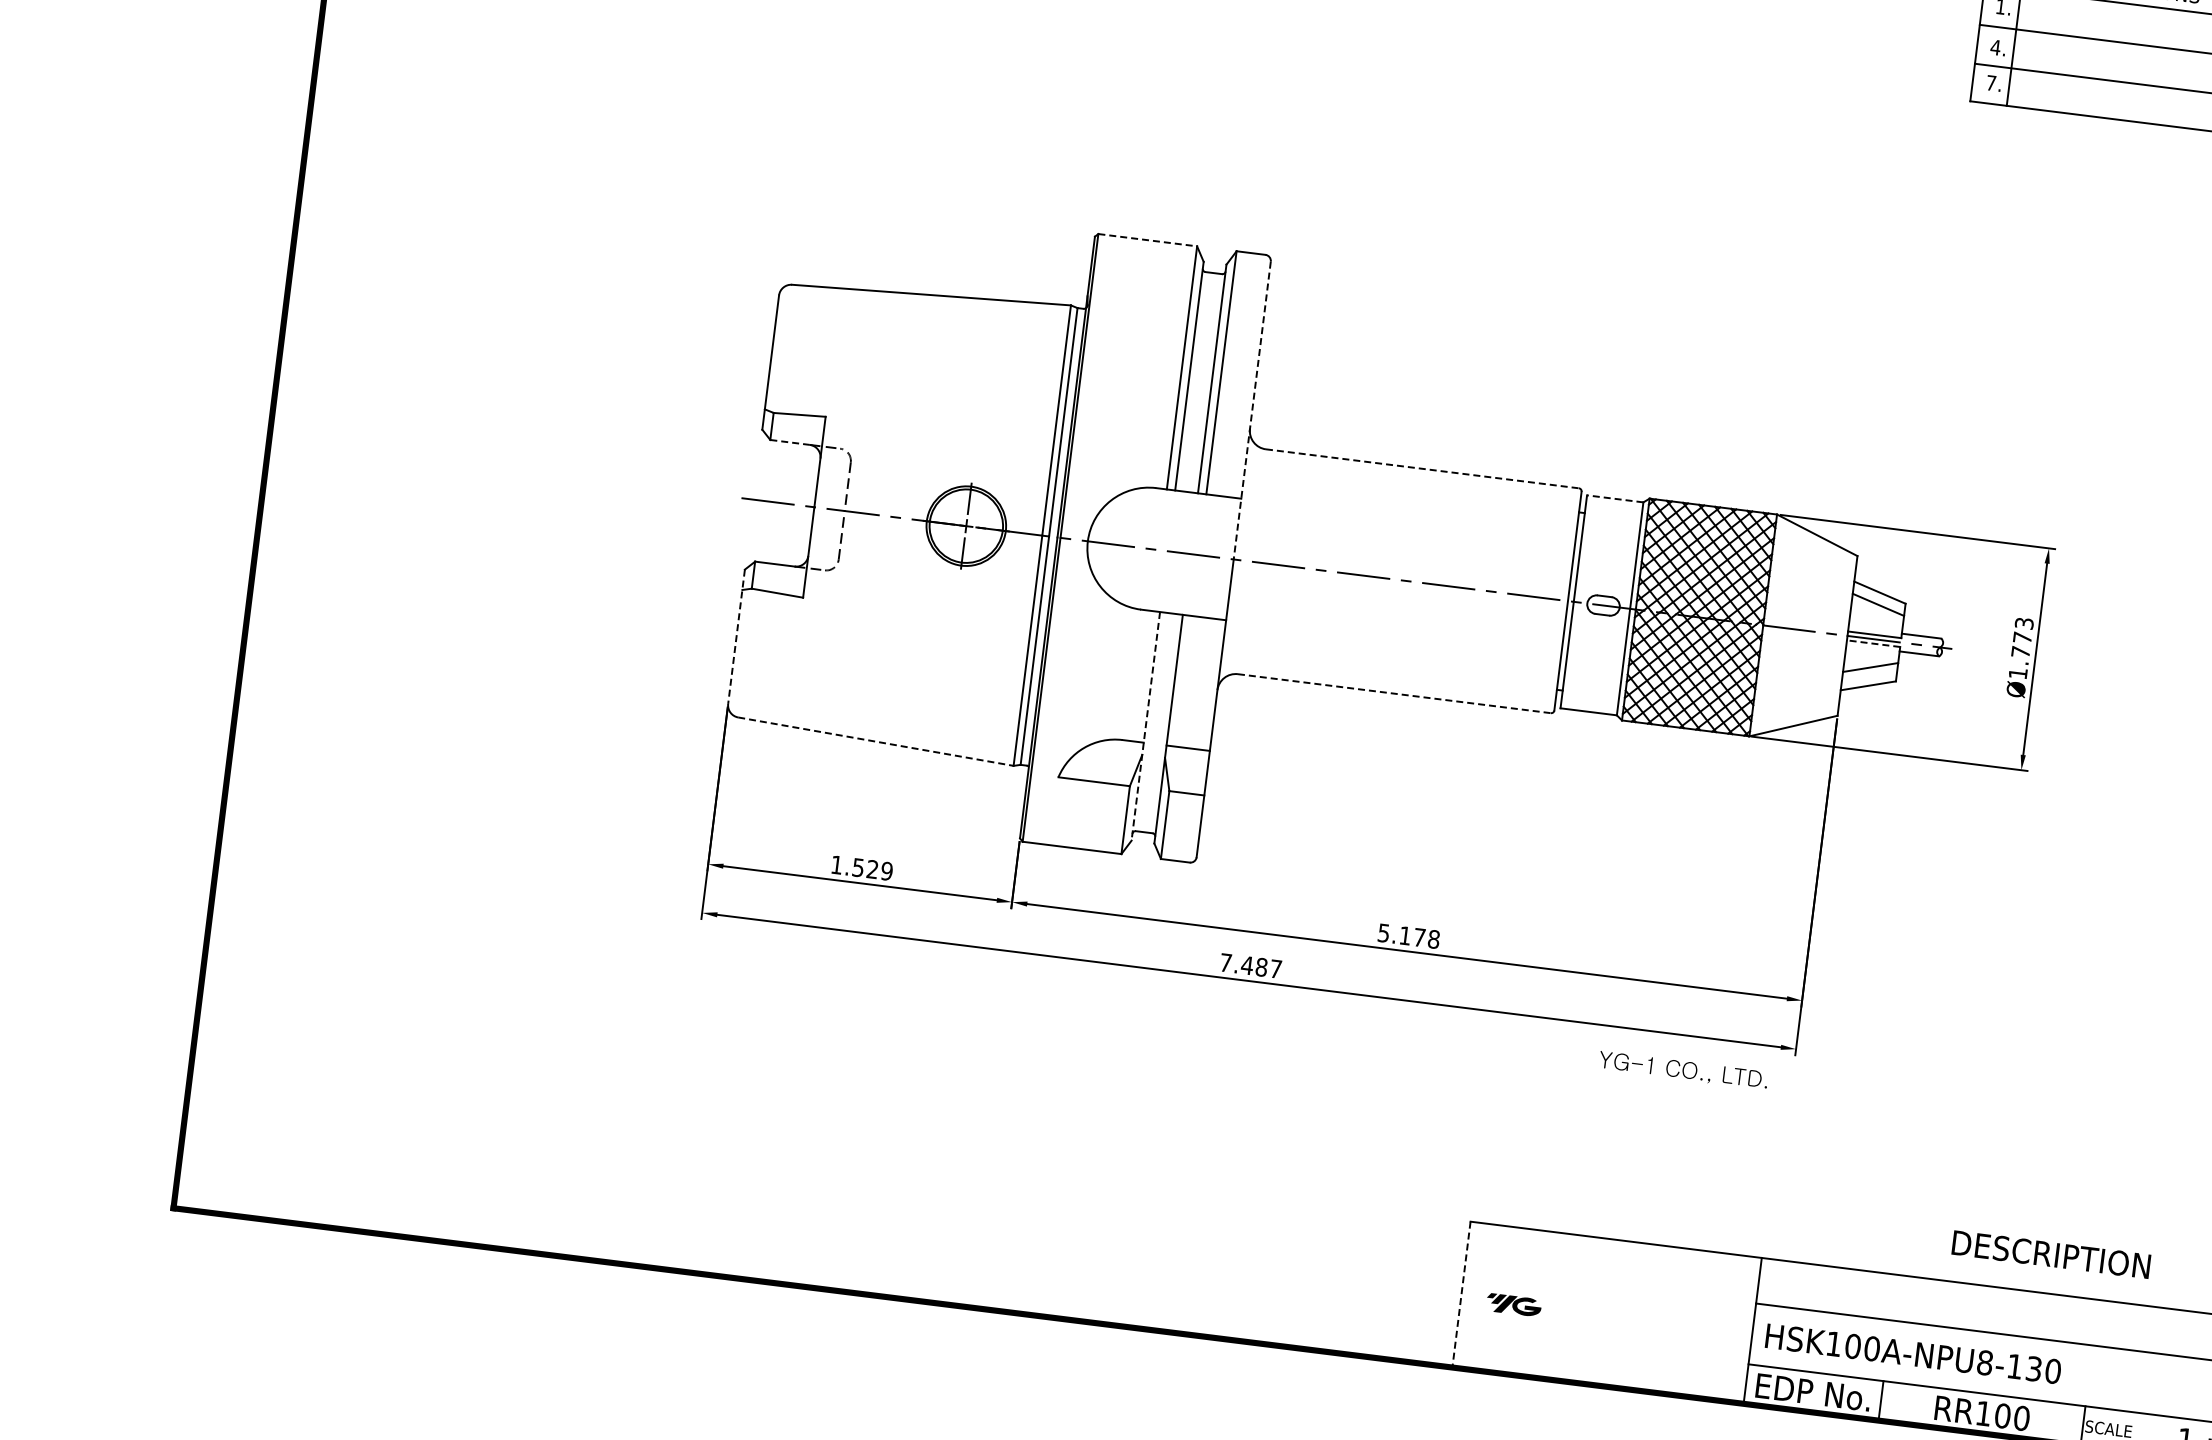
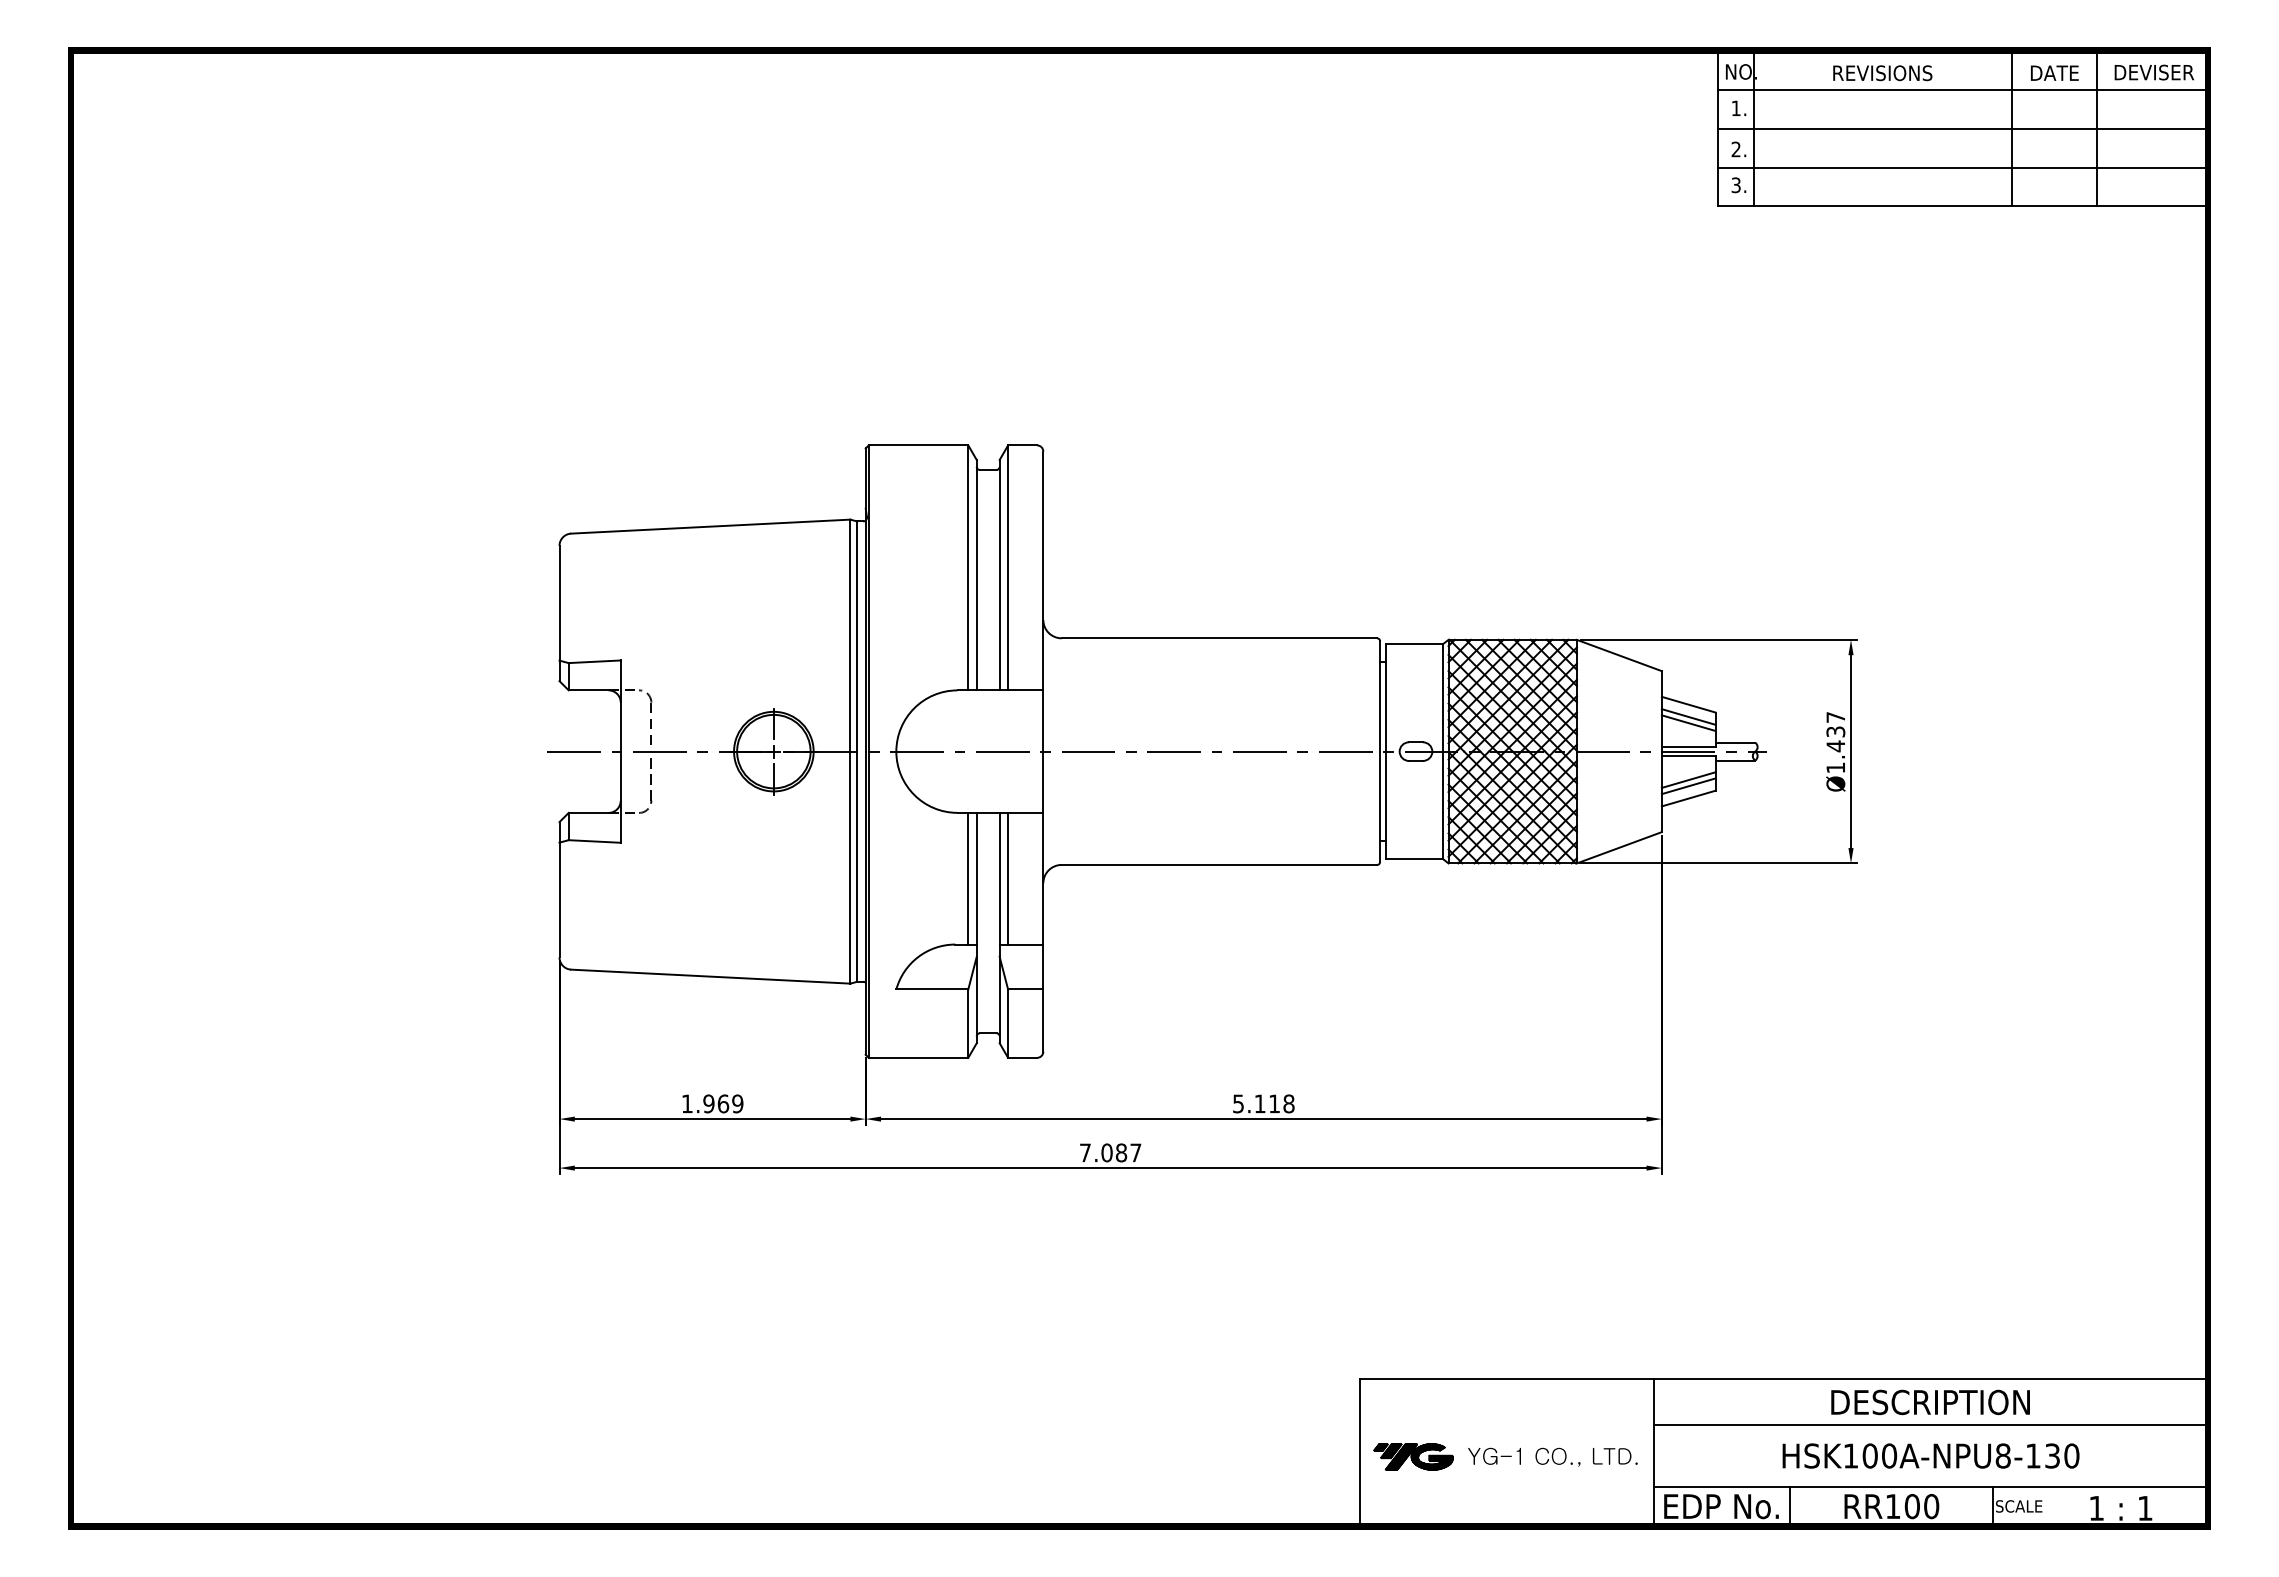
text: (1996, 47) -> (1736, 149), 4. -> 2.
text: (1990, 83) -> (1735, 185), 7. -> 3.
line: (1147, 240) -> (918, 445), dashed -> solid
line: (1252, 411) -> (1043, 602), dashed -> solid
line: (789, 442) -> (588, 690), dashed -> solid
line: (1422, 468) -> (1219, 638), dashed -> solid
line: (1614, 498) -> (1413, 644), dashed -> solid
line: (1877, 610) -> (1688, 722), added
line: (736, 636) -> (559, 889), dashed -> solid
text: (2022, 638) -> (1835, 732), Ø1.773 -> Ø1.437
line: (1873, 644) -> (1688, 756), dashed -> solid
line: (1869, 673) -> (1688, 786), added
line: (1143, 676) -> (968, 878), added
line: (1183, 681) -> (1008, 878), added
line: (1394, 693) -> (1219, 864), dashed -> solid
line: (1145, 726) -> (976, 928), dashed -> solid
line: (875, 741) -> (710, 976), dashed -> solid
text: (865, 868) -> (716, 1103), 1.529 -> 1.969
text: (1419, 937) -> (1274, 1103), 5.178 -> 5.118
text: (1246, 965) -> (1106, 1152), 7.487 -> 7.087
text: (1683, 1069) -> (1552, 1456), moved
text: (2051, 1254) -> (1930, 1402), moved
line: (1461, 1295) -> (1360, 1453), dashed -> solid
part: (1513, 1304) -> (1413, 1456), size x1.43
text: (1912, 1353) -> (1930, 1455), moved

